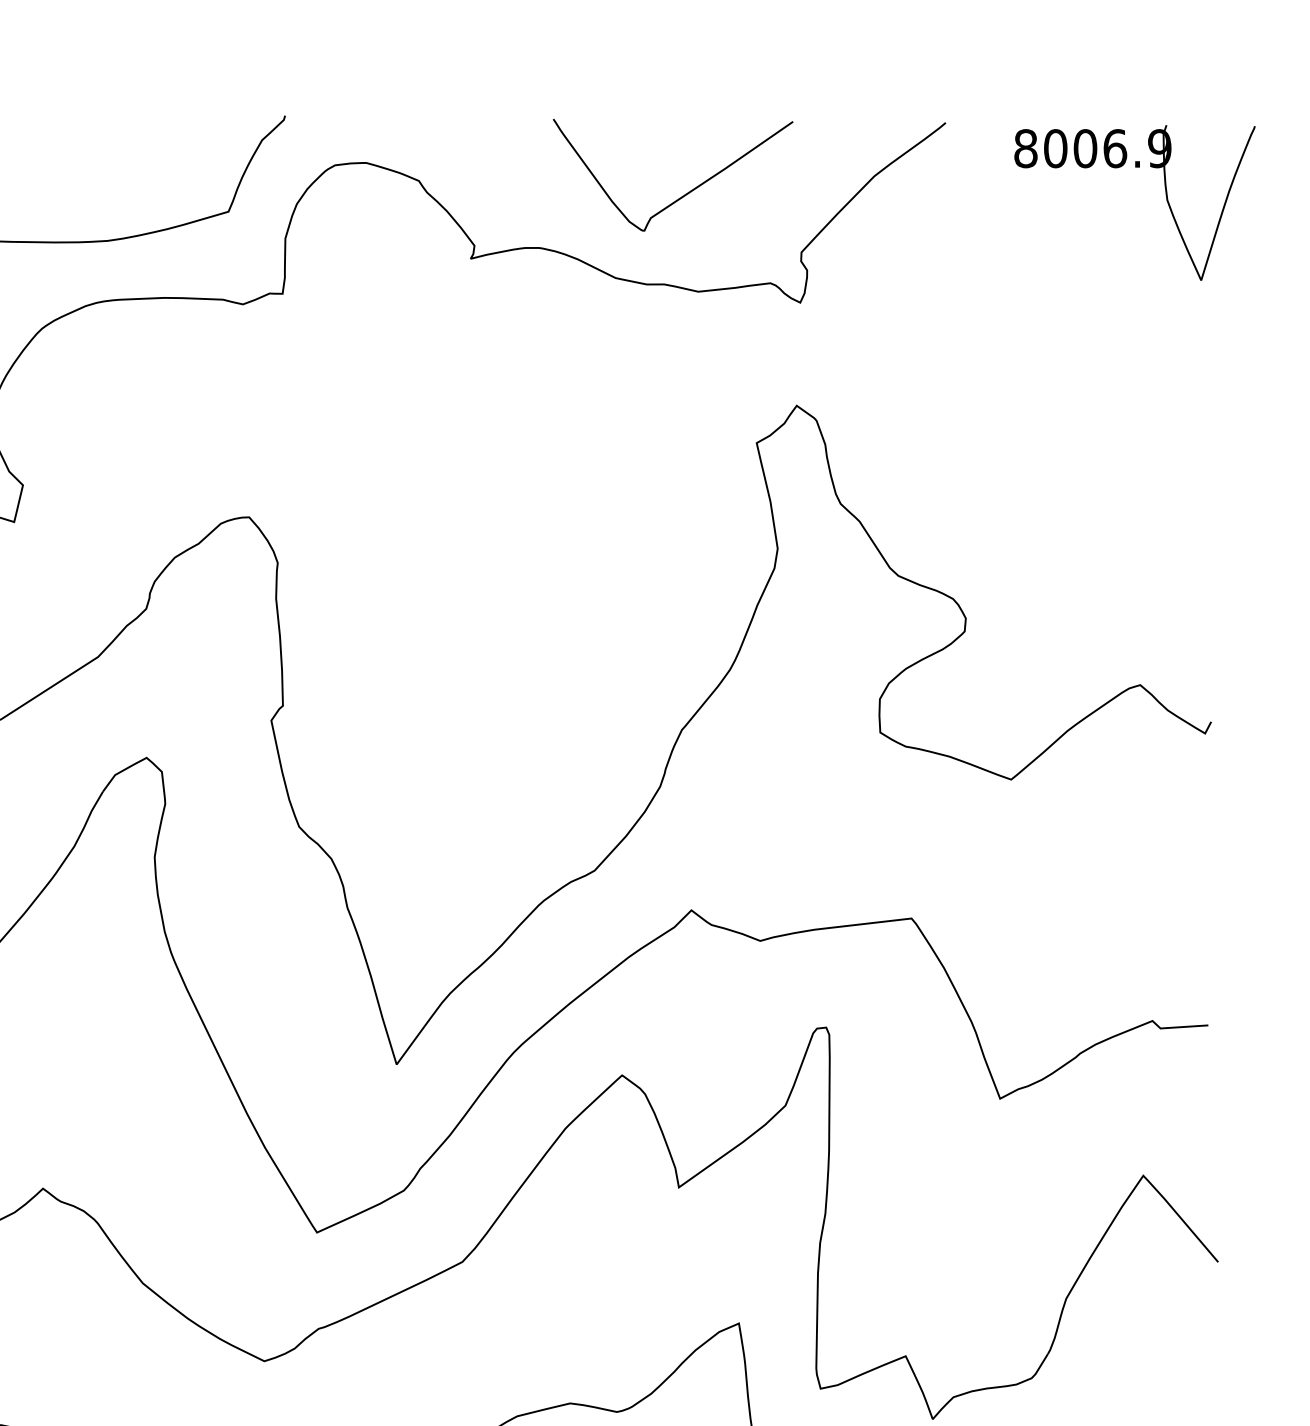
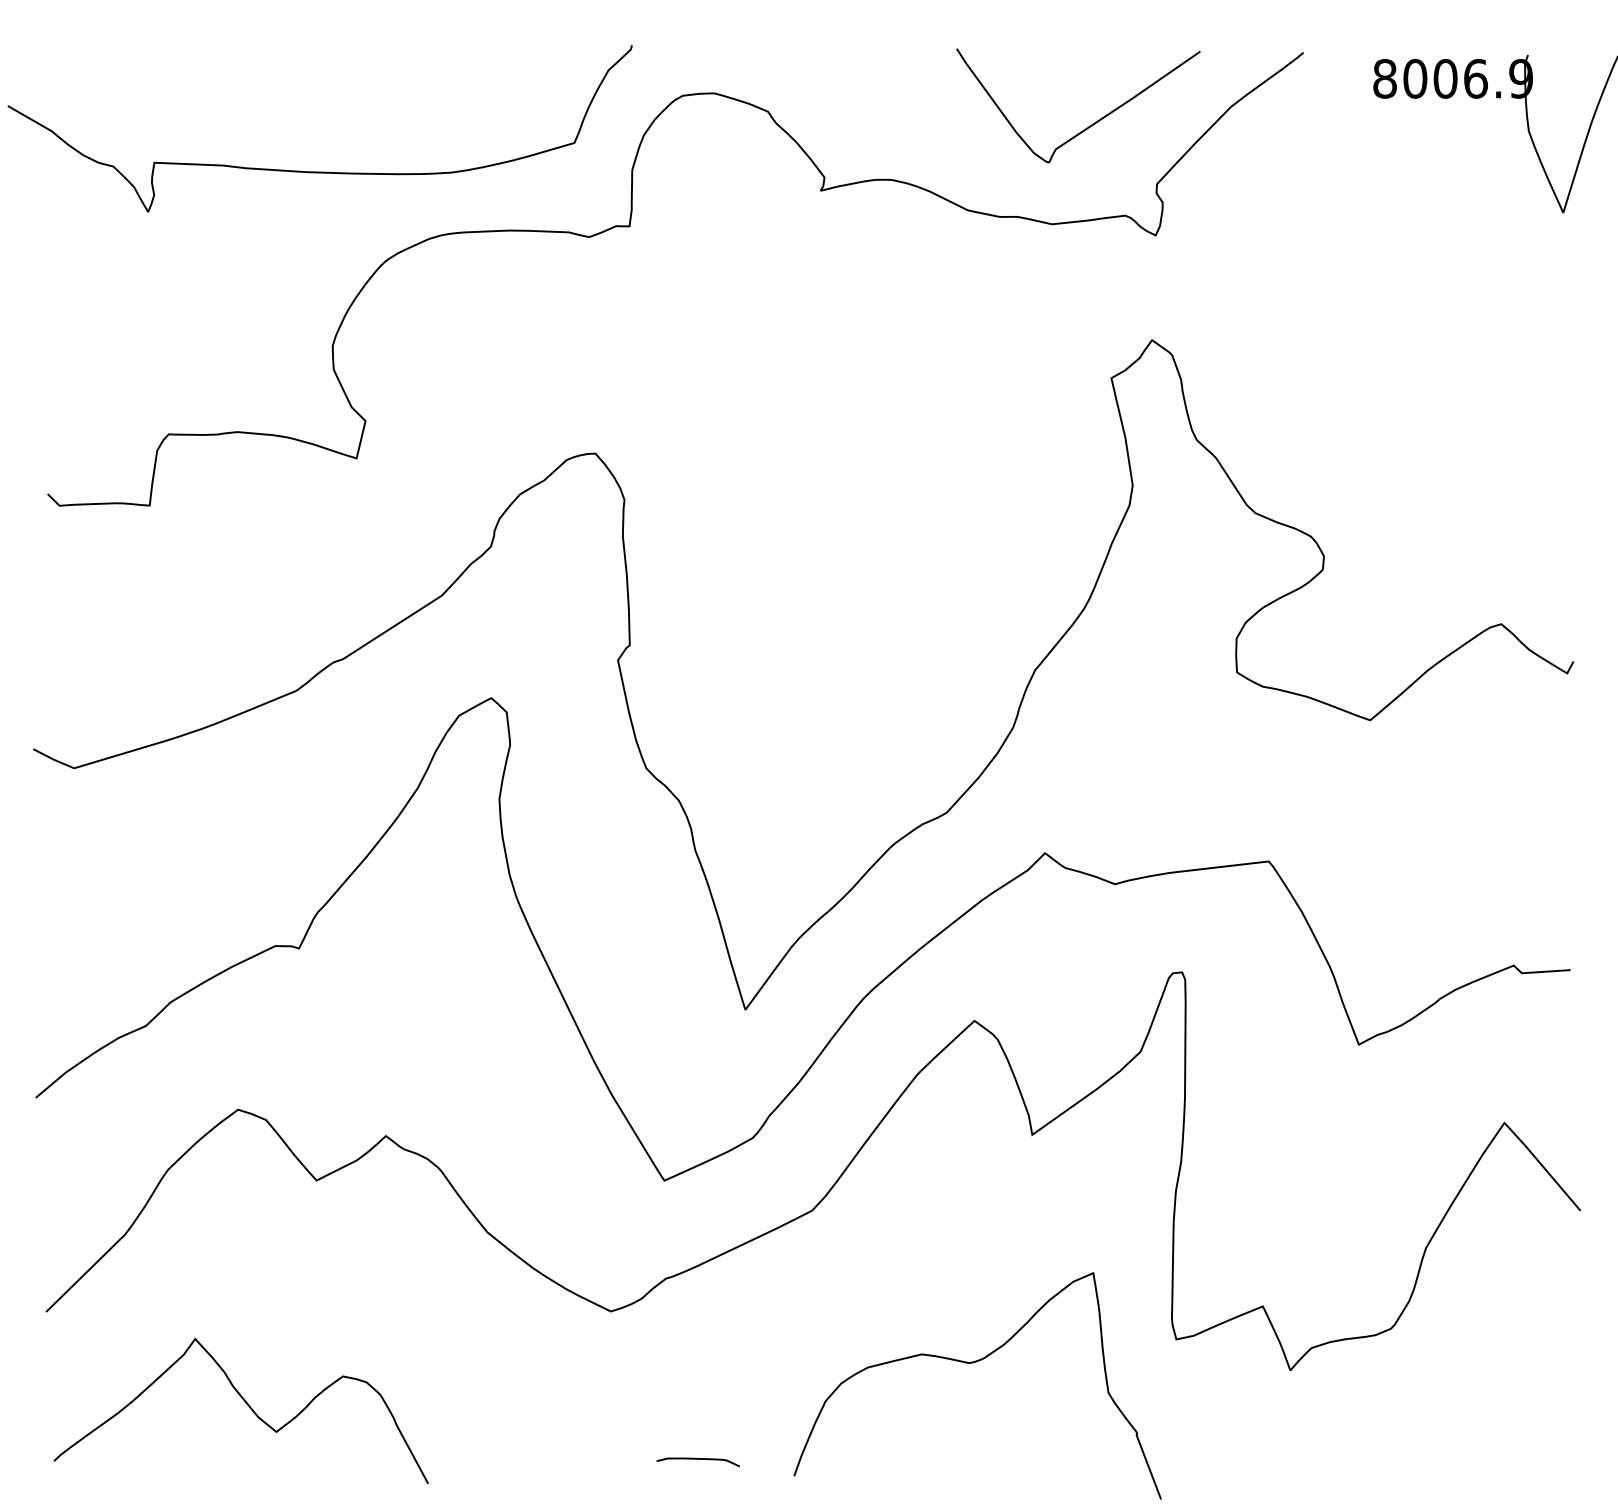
curve: (686, 192) -> (1092, 123), moved

